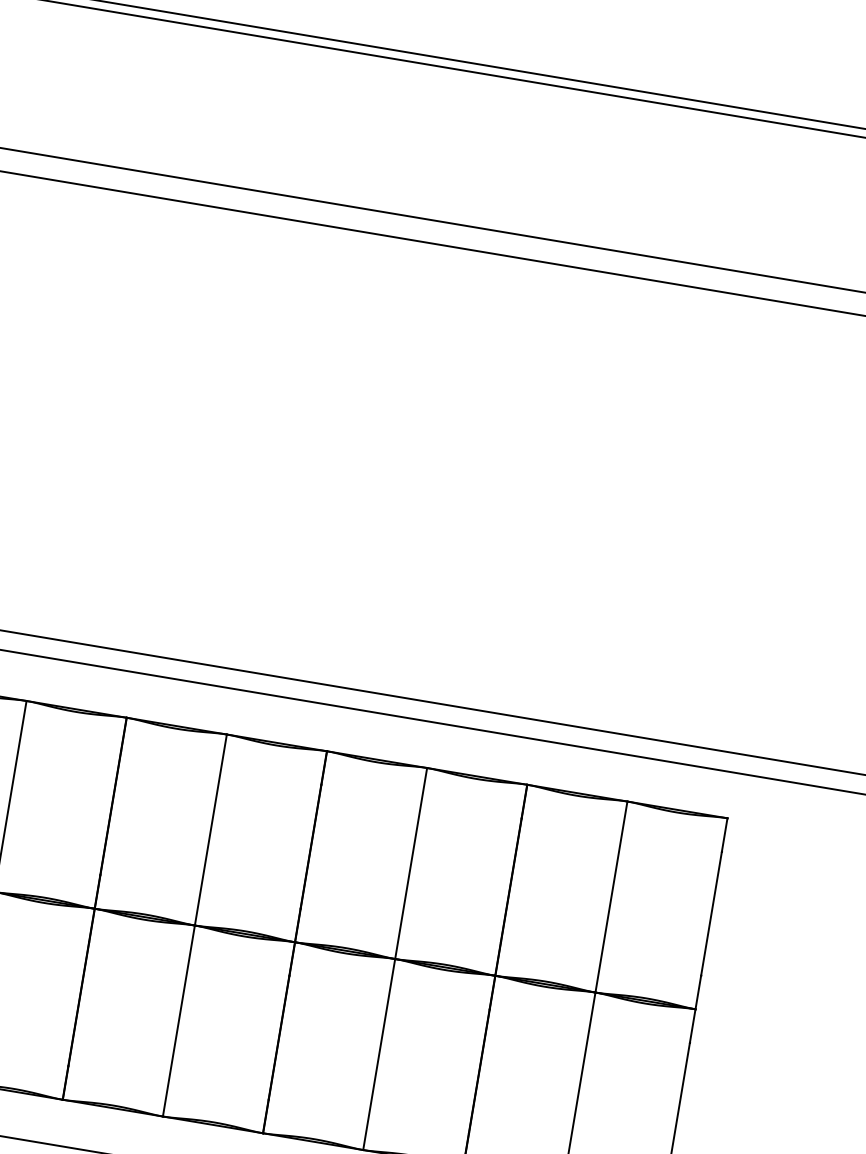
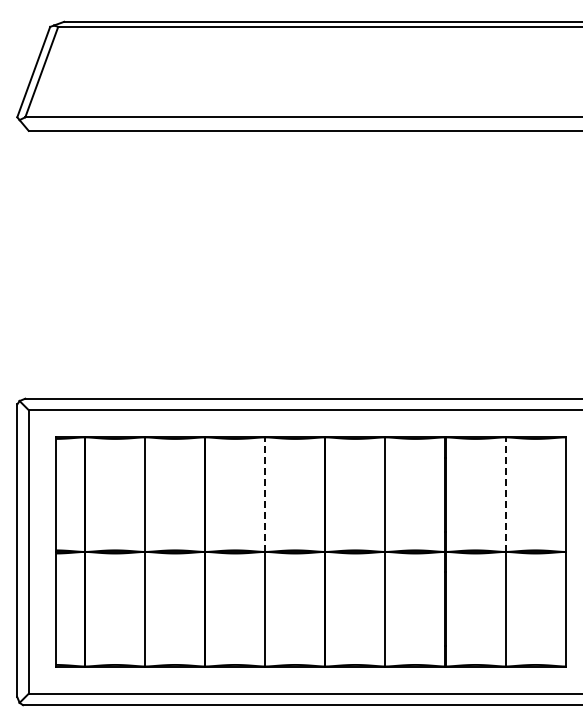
line: (211, 829) -> (265, 494), solid -> dashed
line: (611, 896) -> (505, 494), solid -> dashed

